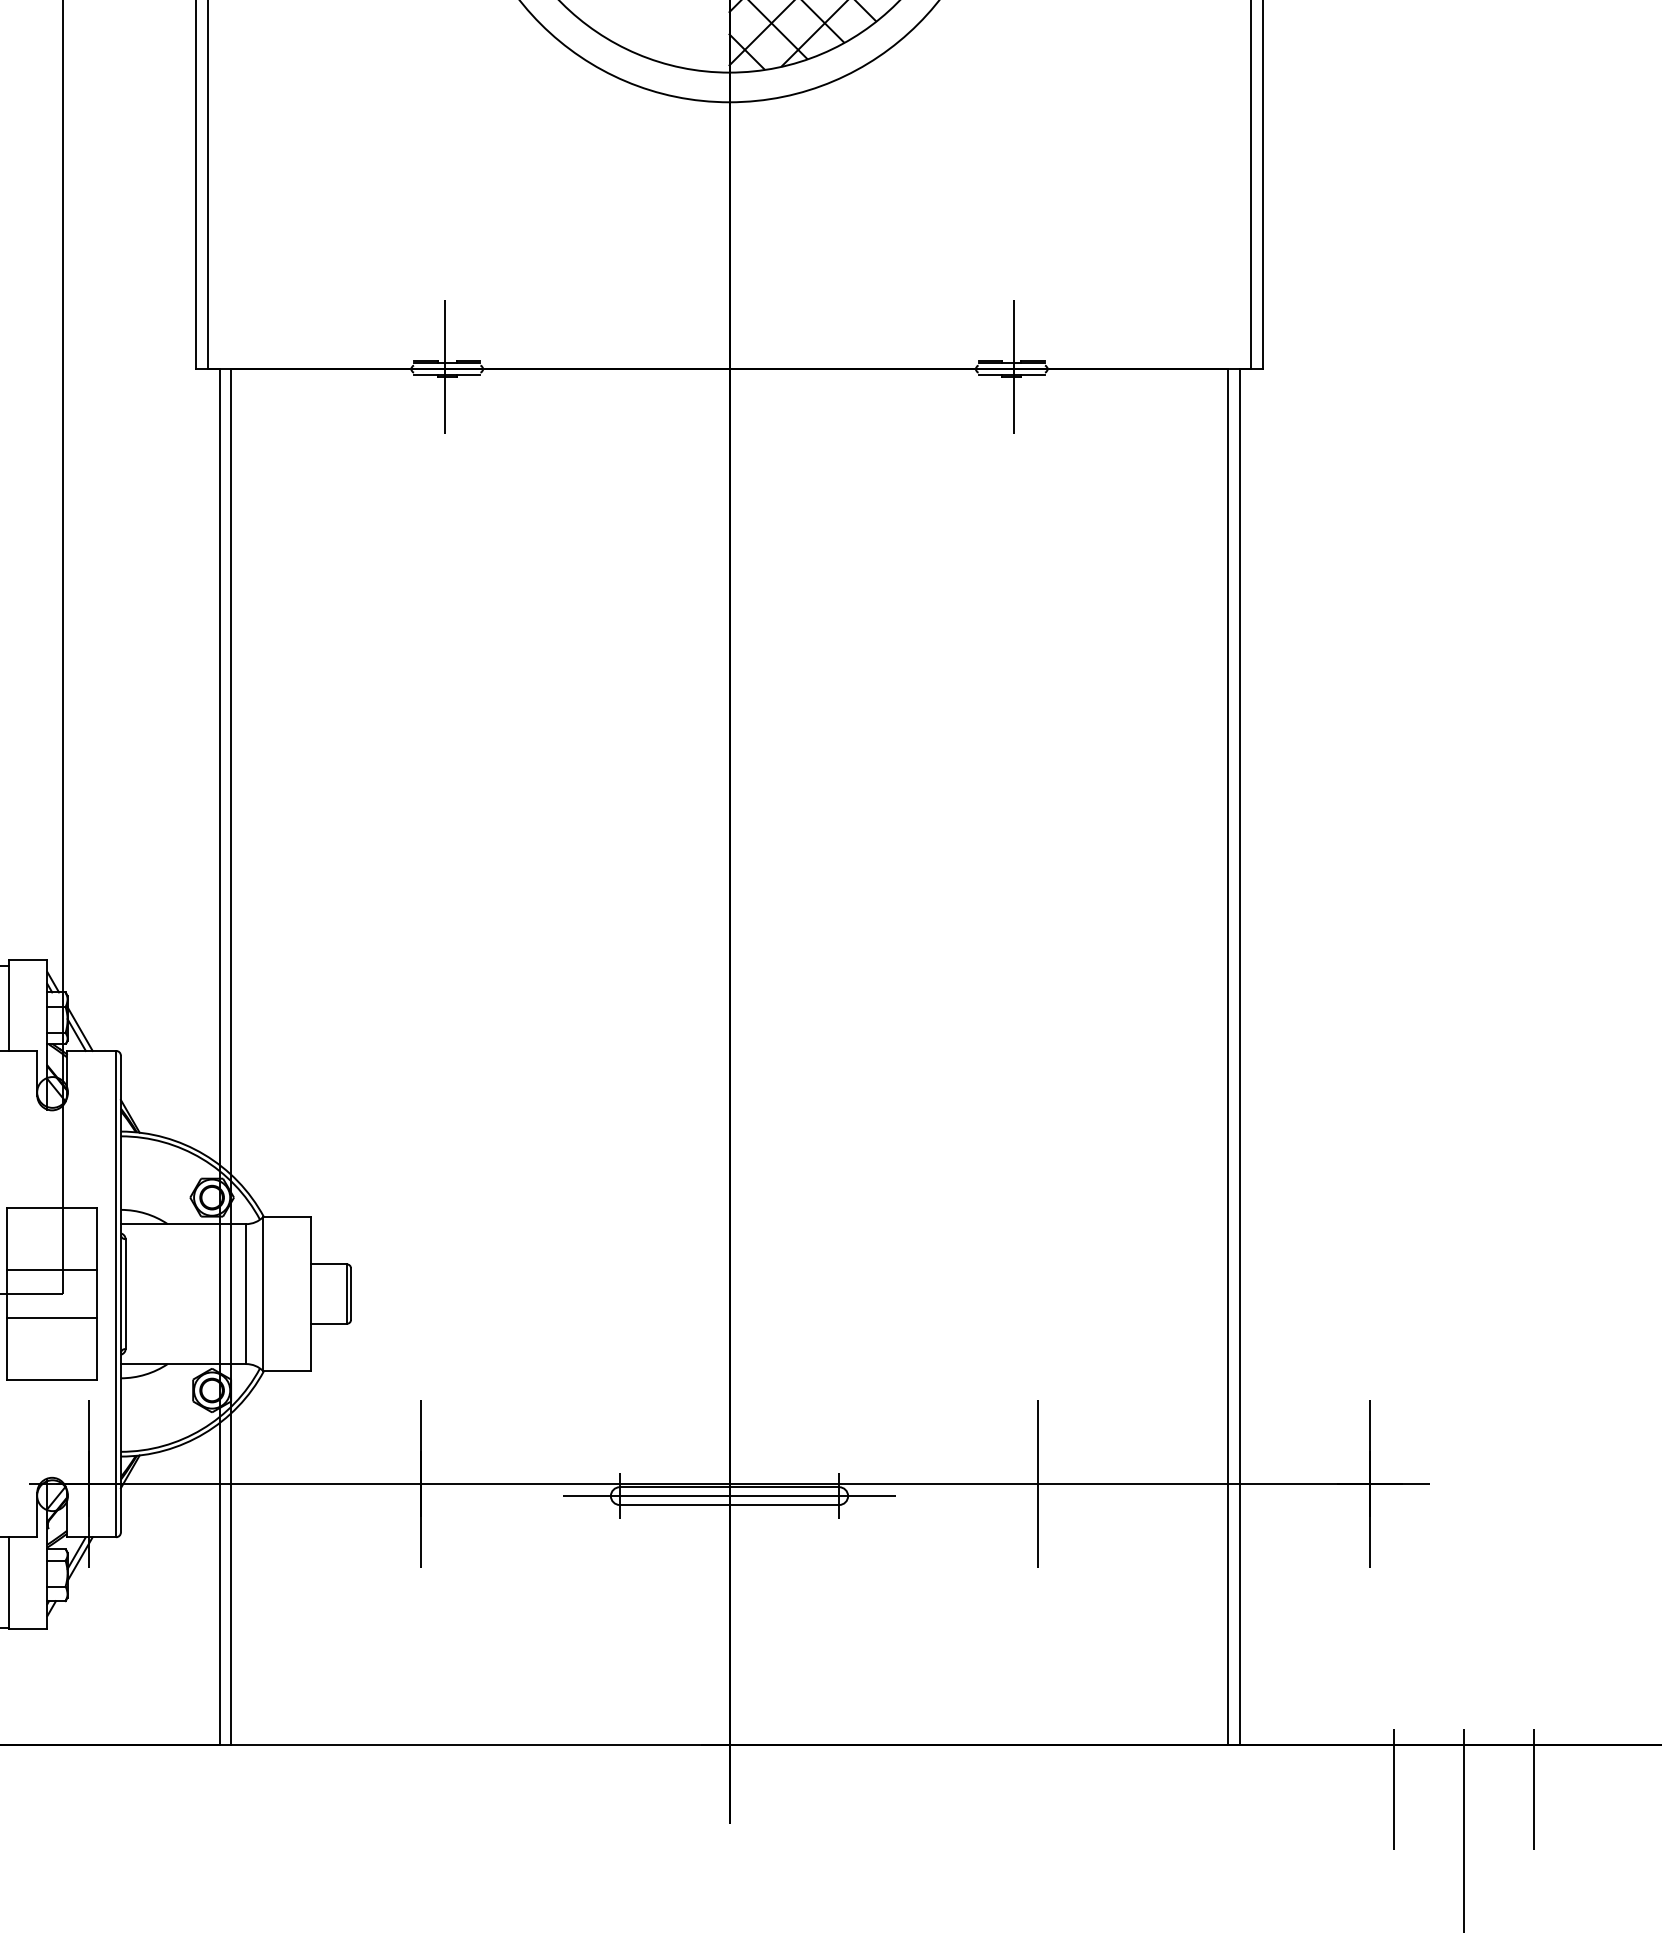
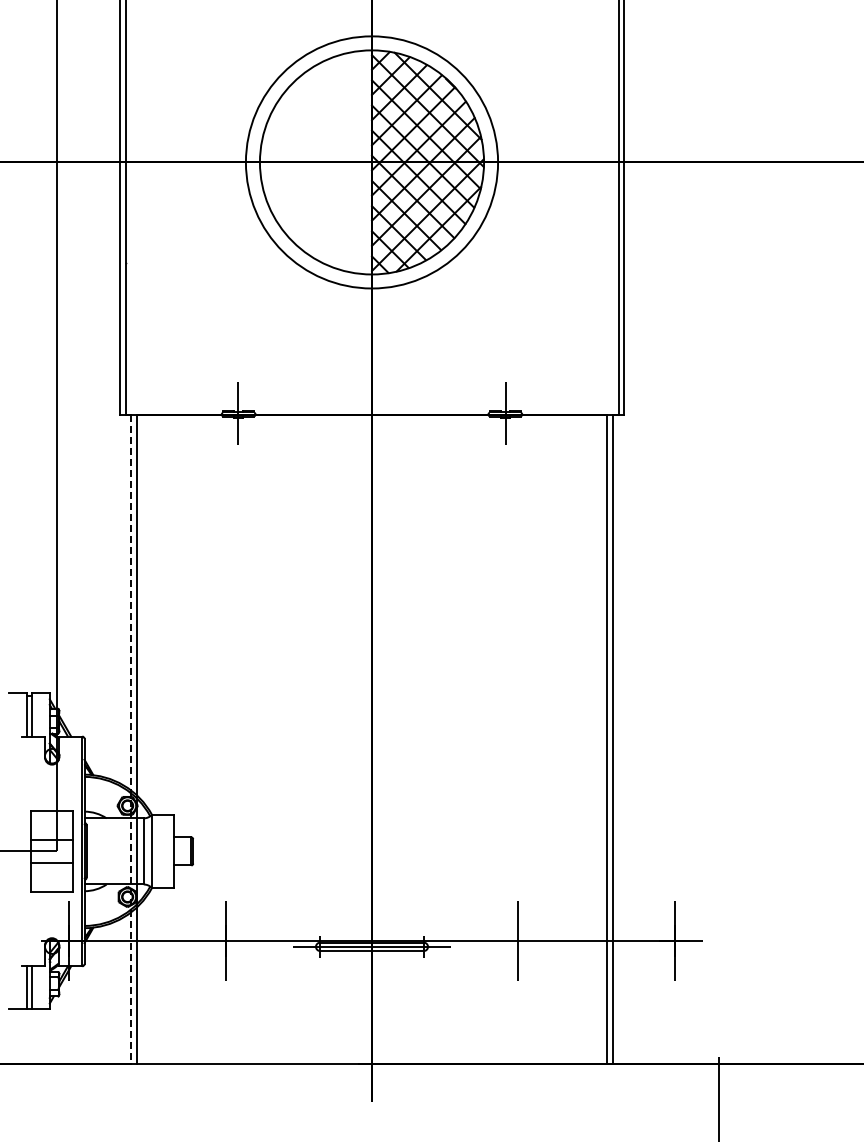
line: (220, 1057) -> (131, 739), solid -> dashed
line: (1393, 1787) -> (685, 1084), removed
line: (1532, 1787) -> (751, 1084), removed

